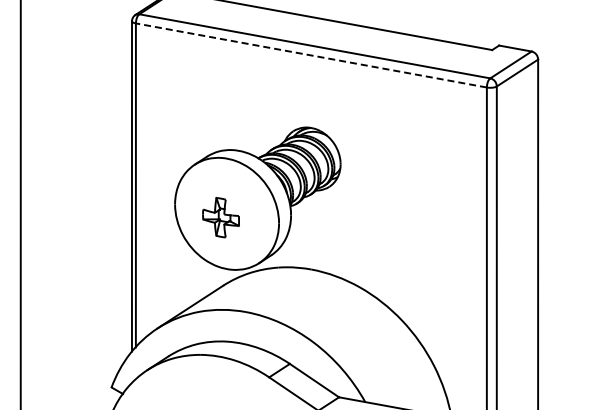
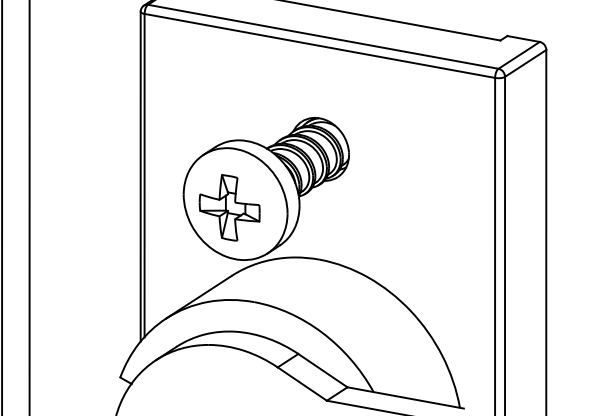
line: (311, 55) -> (319, 45), dashed -> solid
part: (220, 217) -> (229, 207), size x1.67

